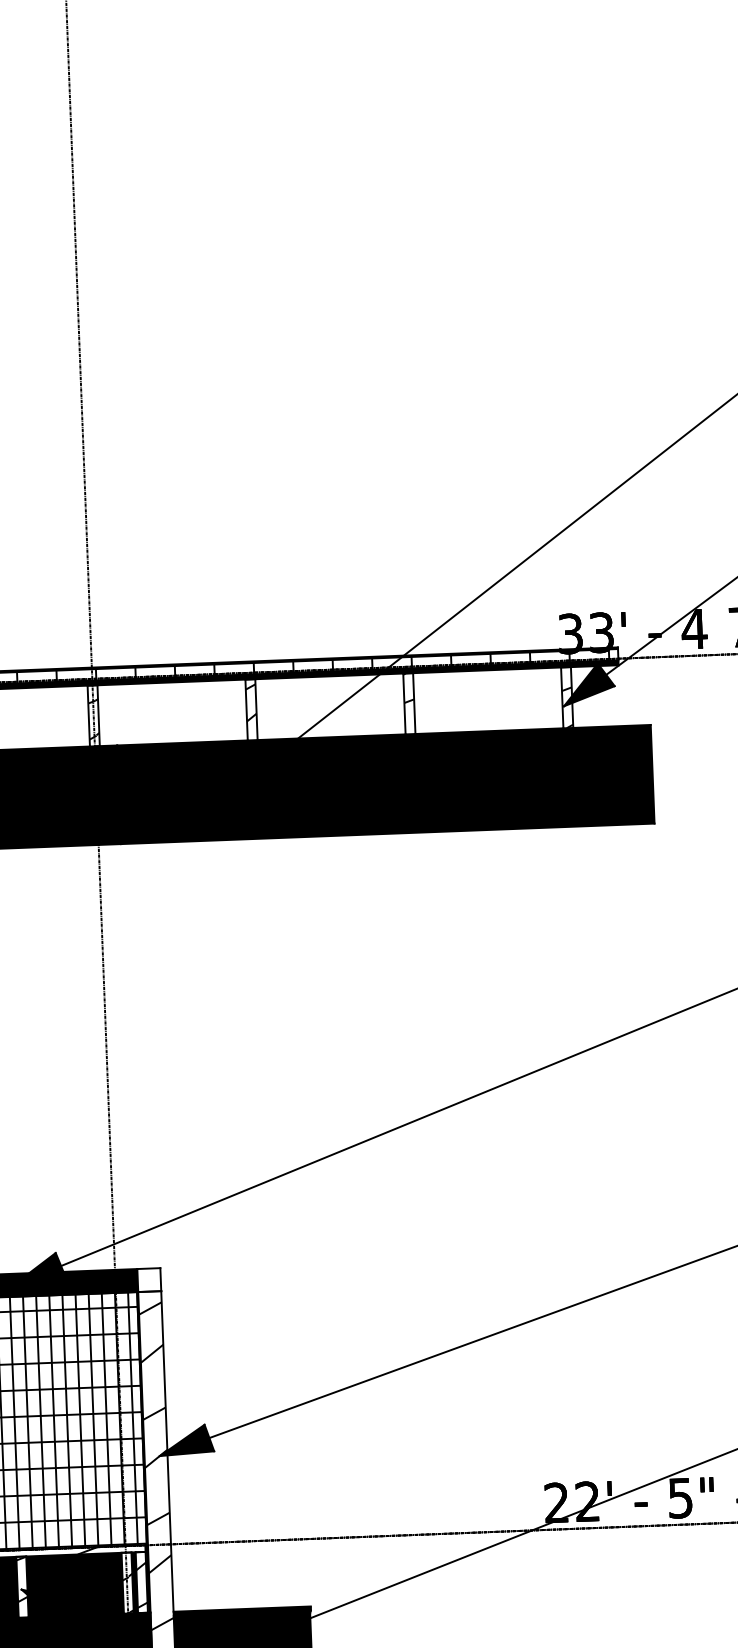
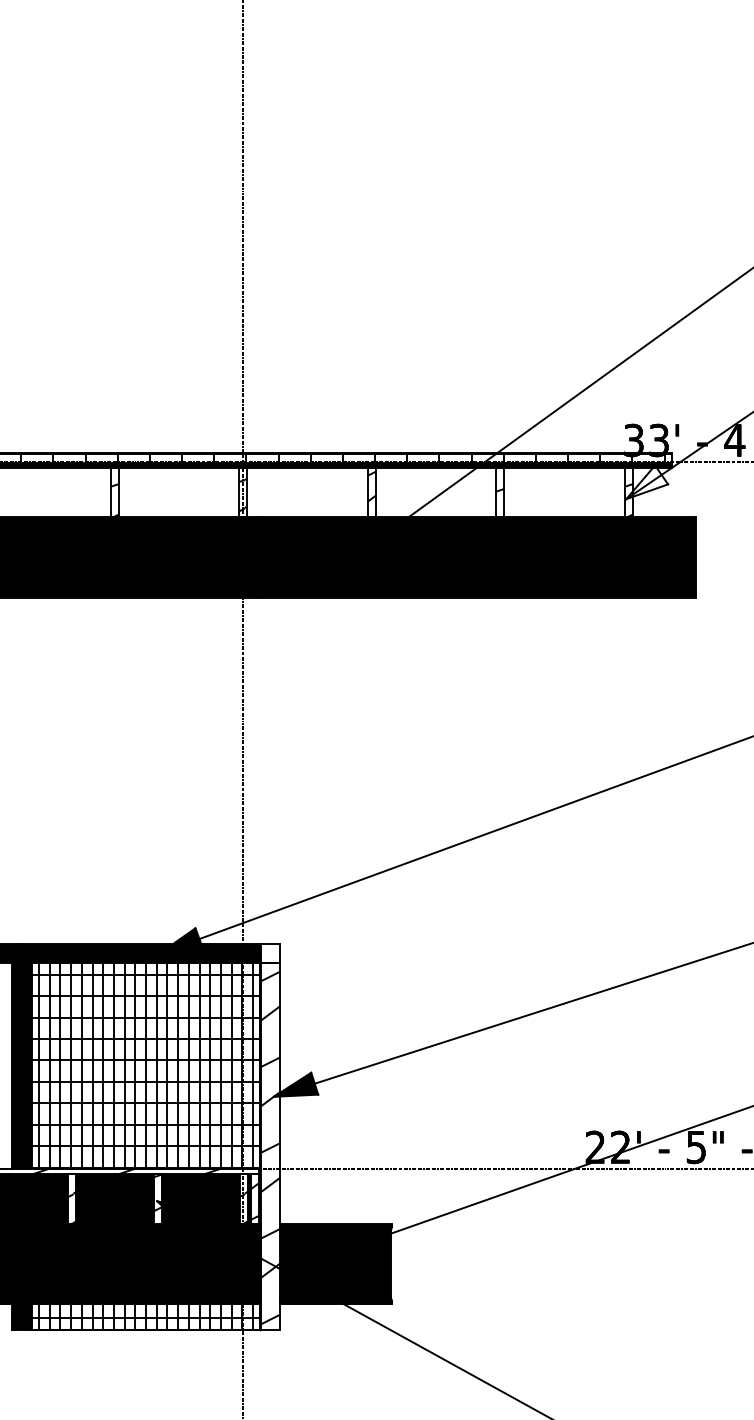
fill: (589, 684) -> (647, 482), removed

